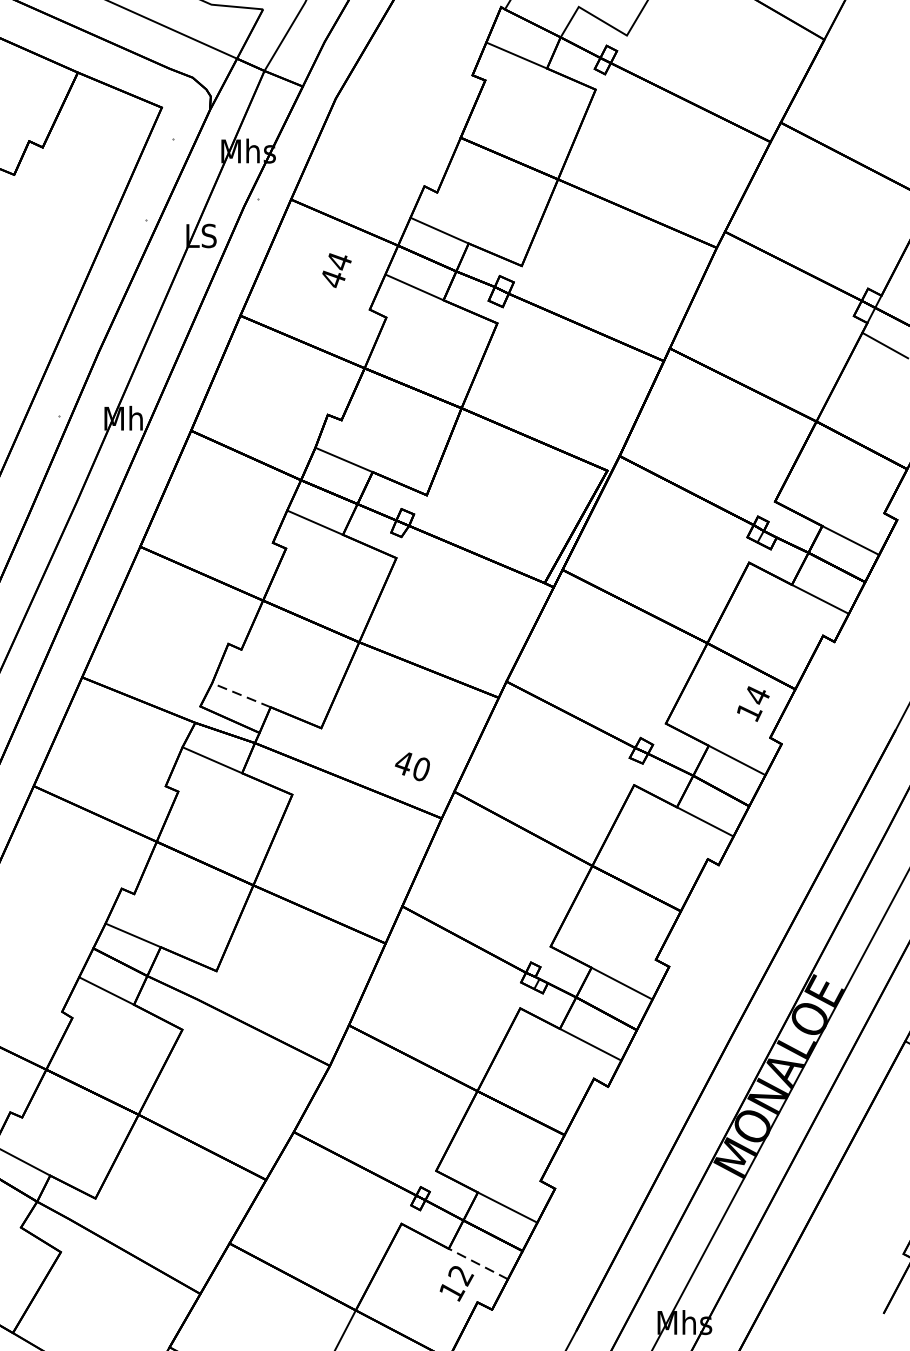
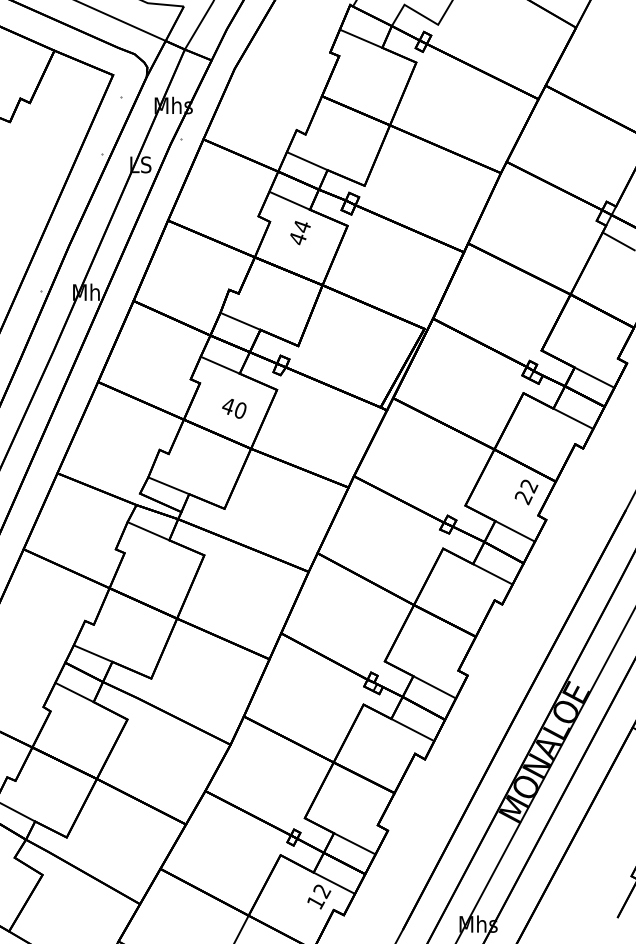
text: (336, 271) -> (300, 233), moved
line: (241, 694) -> (168, 485), dashed -> solid
text: (753, 704) -> (526, 492), 14 -> 22
text: (412, 766) -> (234, 408), moved
line: (477, 1264) -> (333, 883), dashed -> solid

